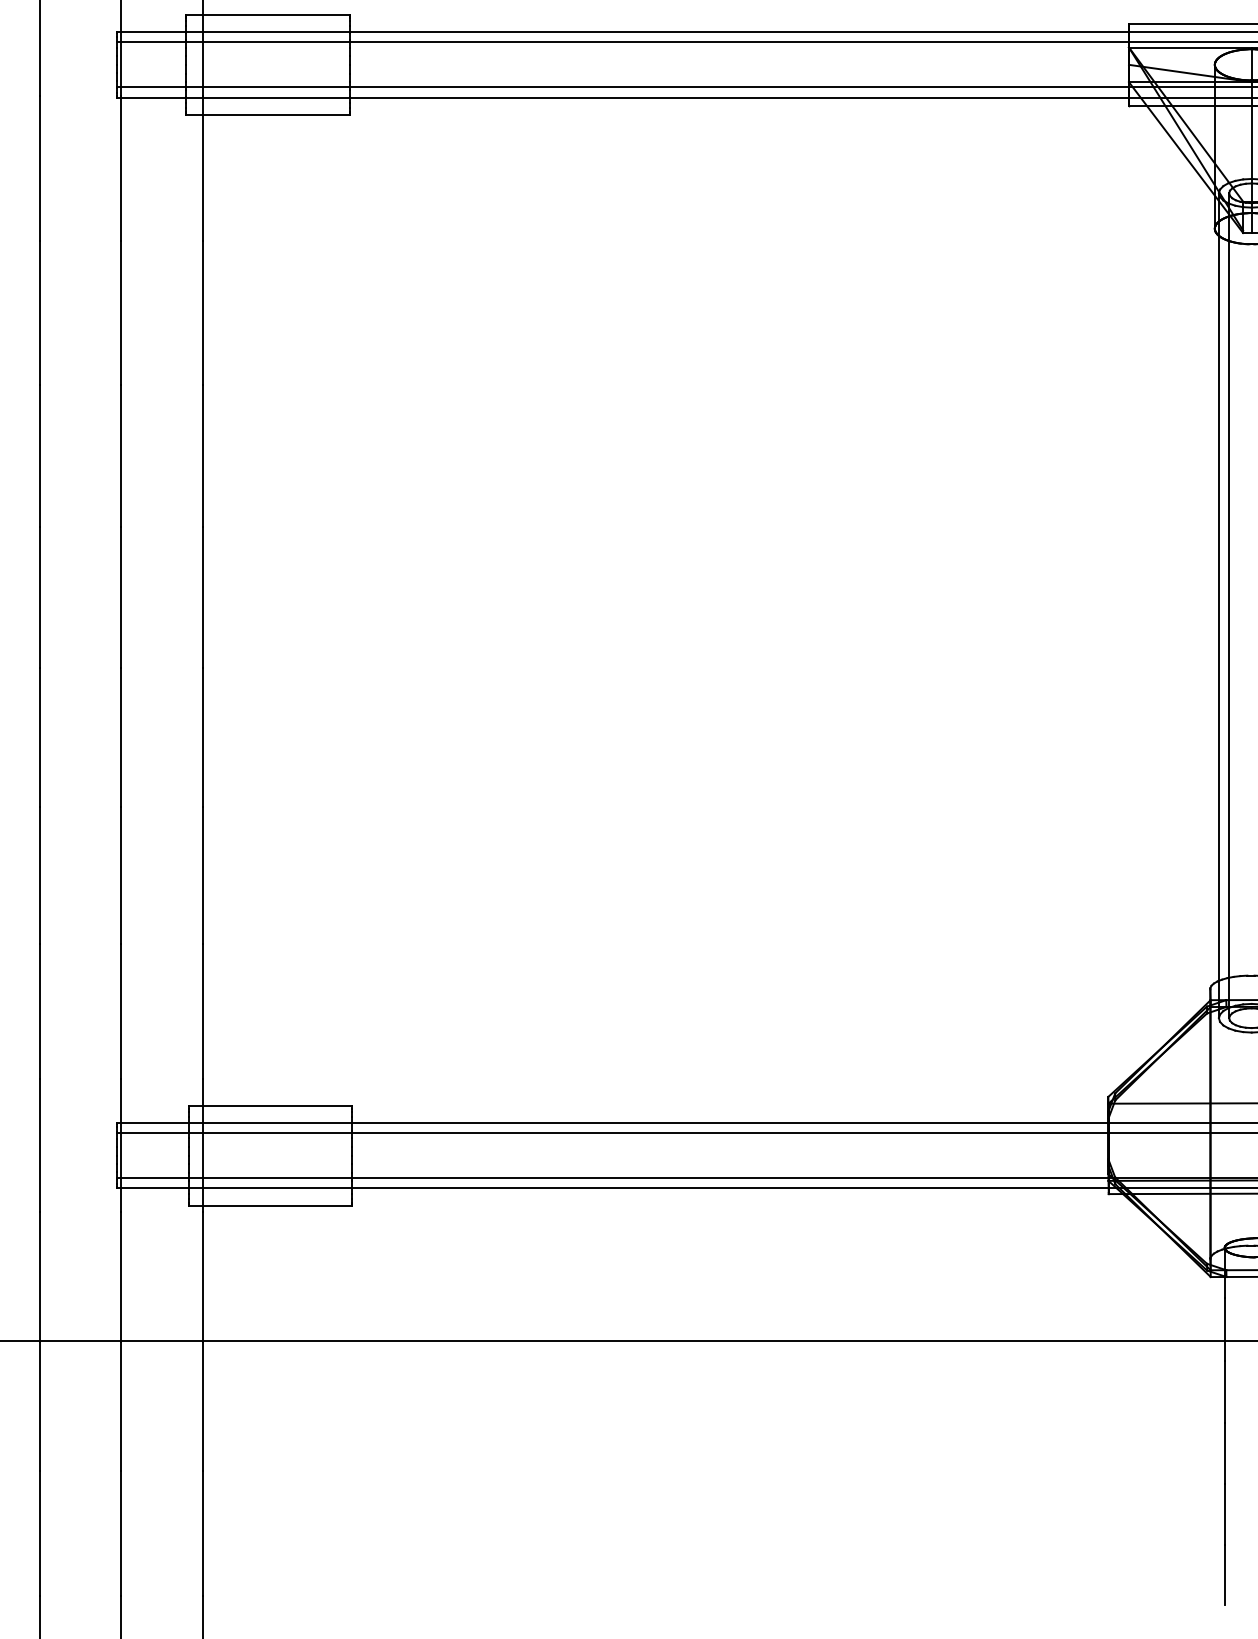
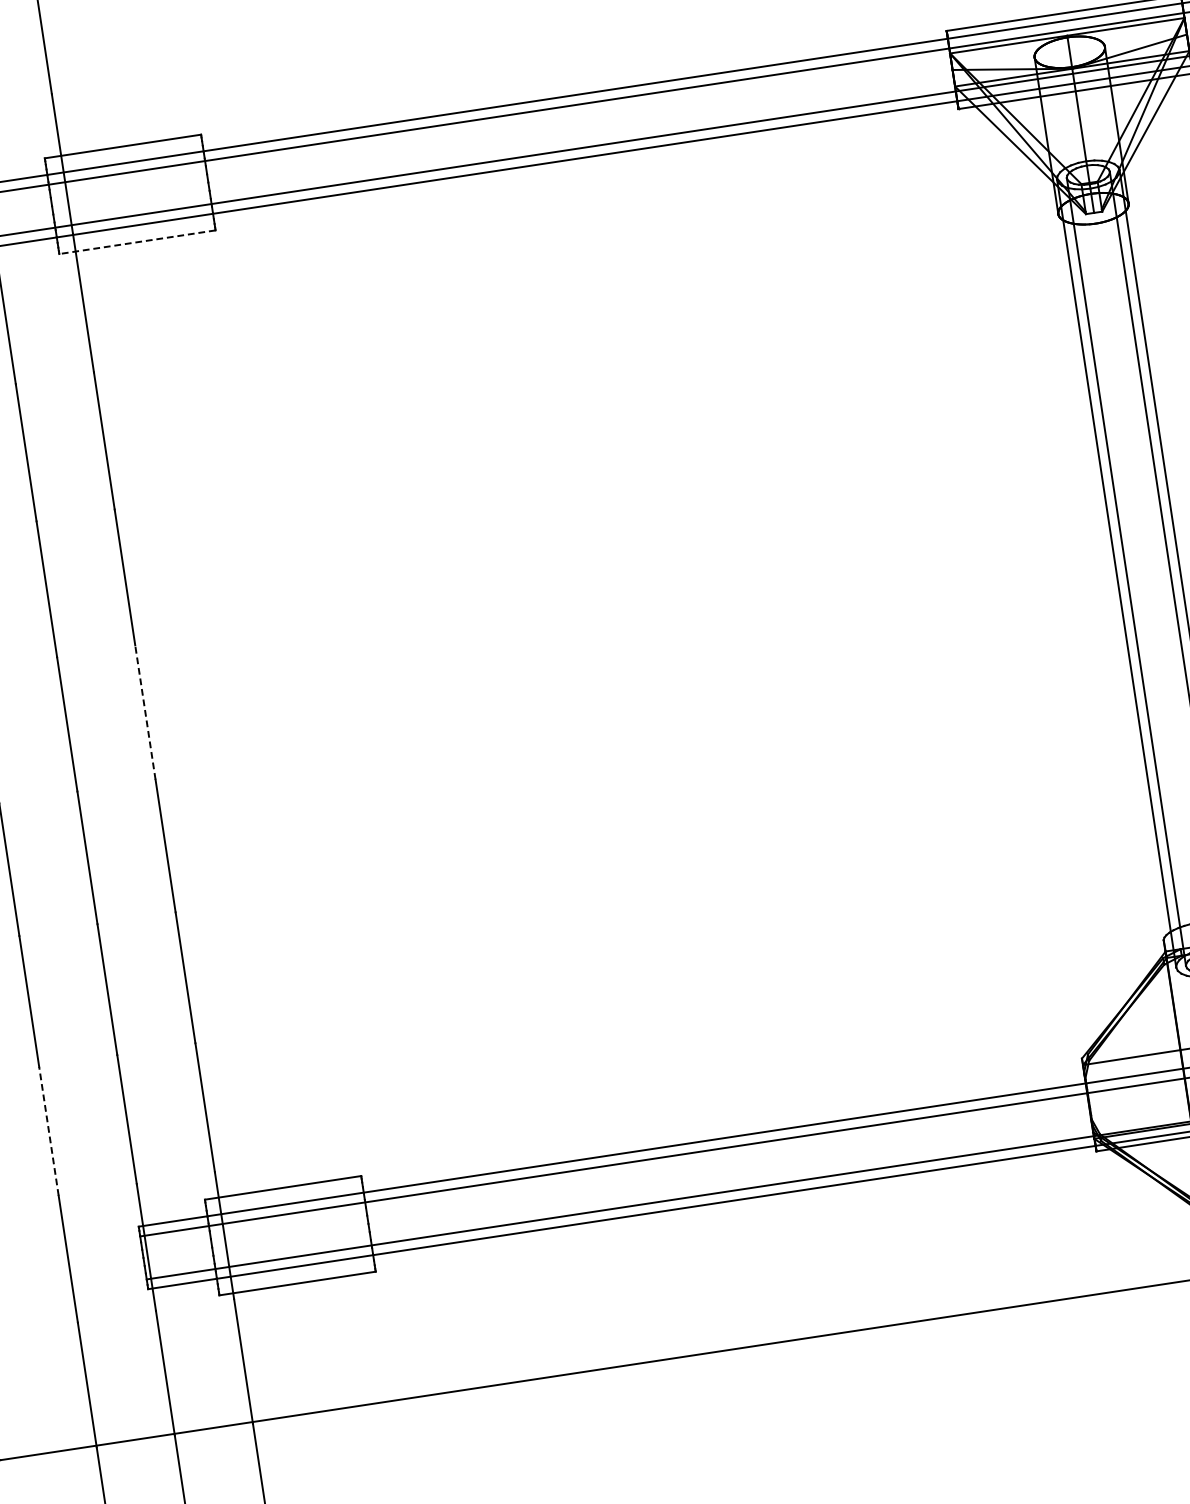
line: (267, 114) -> (137, 241), solid -> dashed
line: (203, 597) -> (145, 712), solid -> dashed
line: (39, 1010) -> (48, 1130), solid -> dashed

